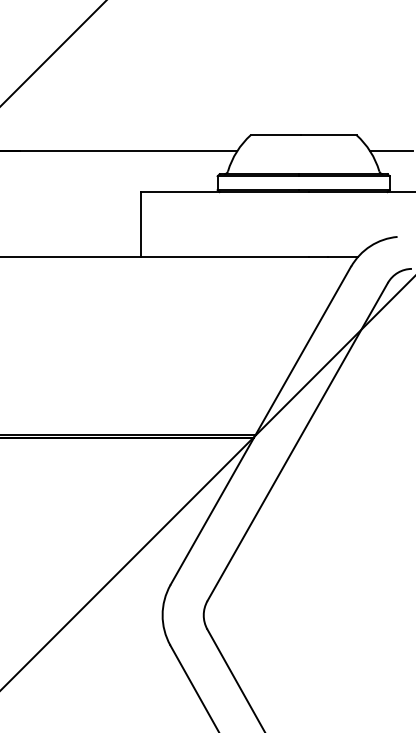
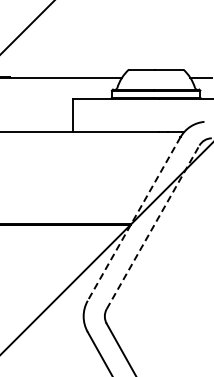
line: (261, 426) -> (134, 219), solid -> dashed
line: (298, 442) -> (153, 227), solid -> dashed

